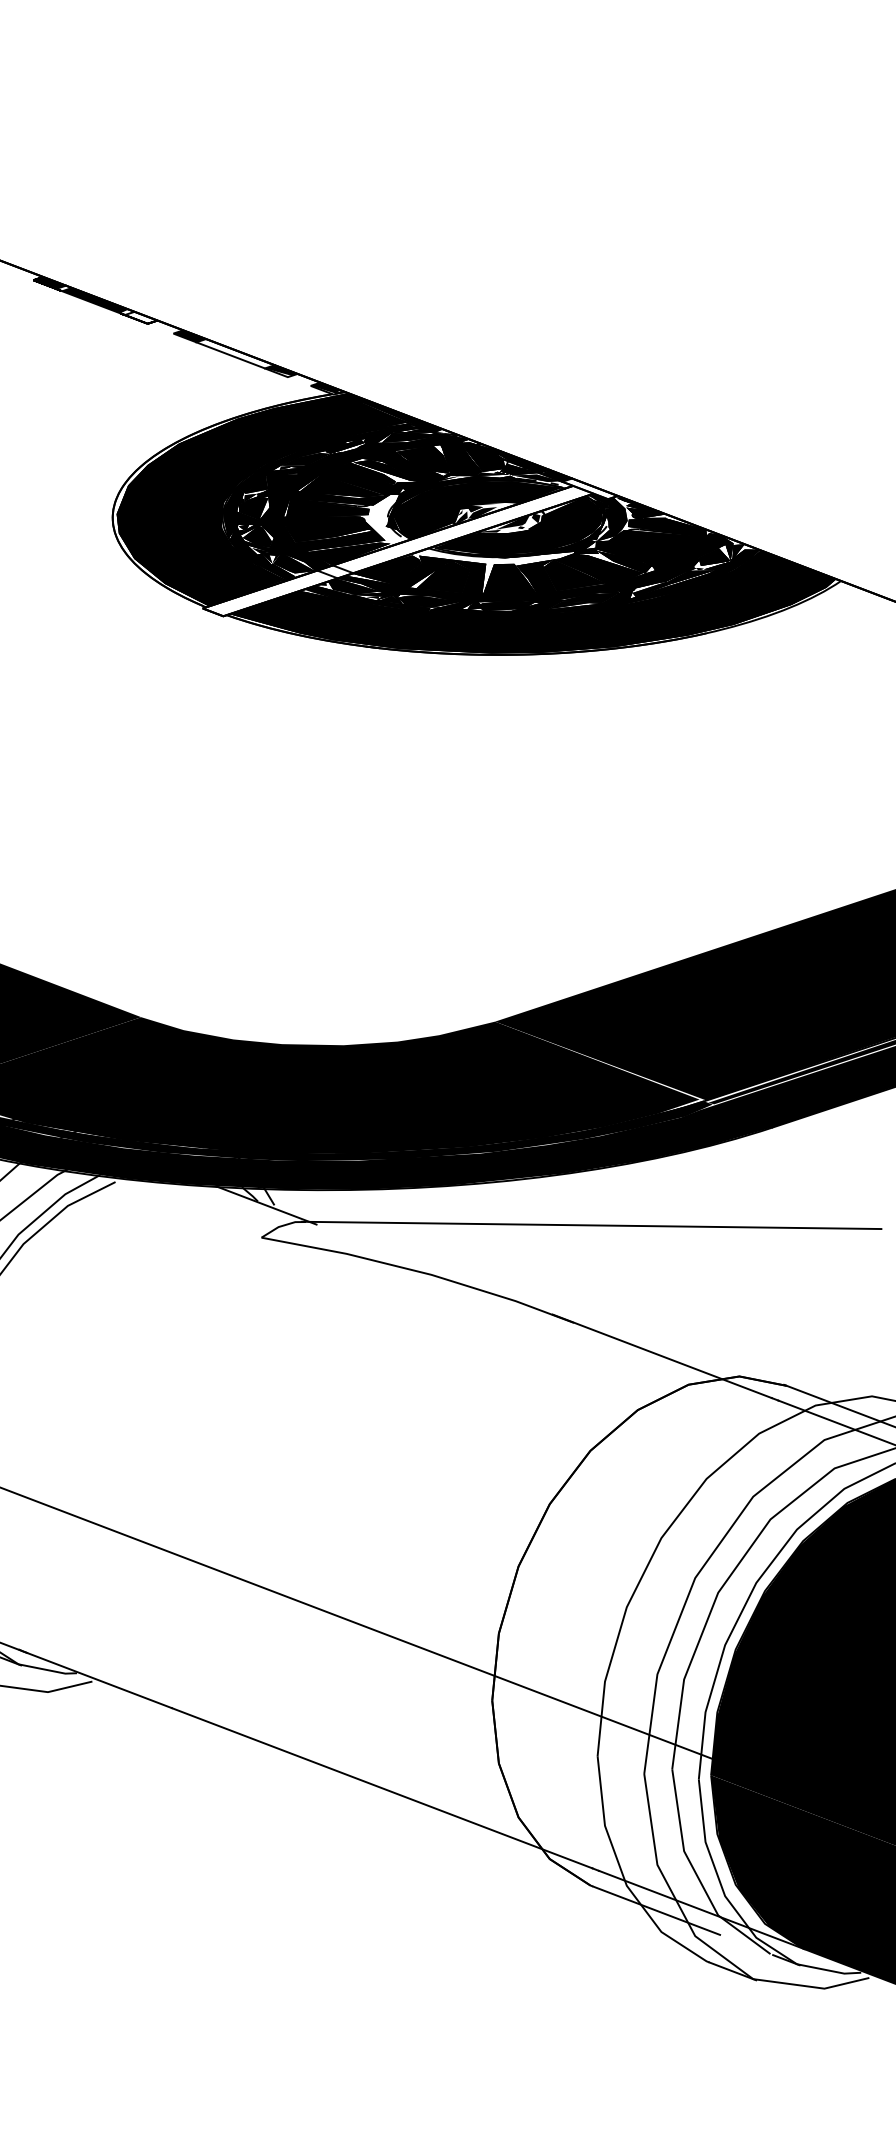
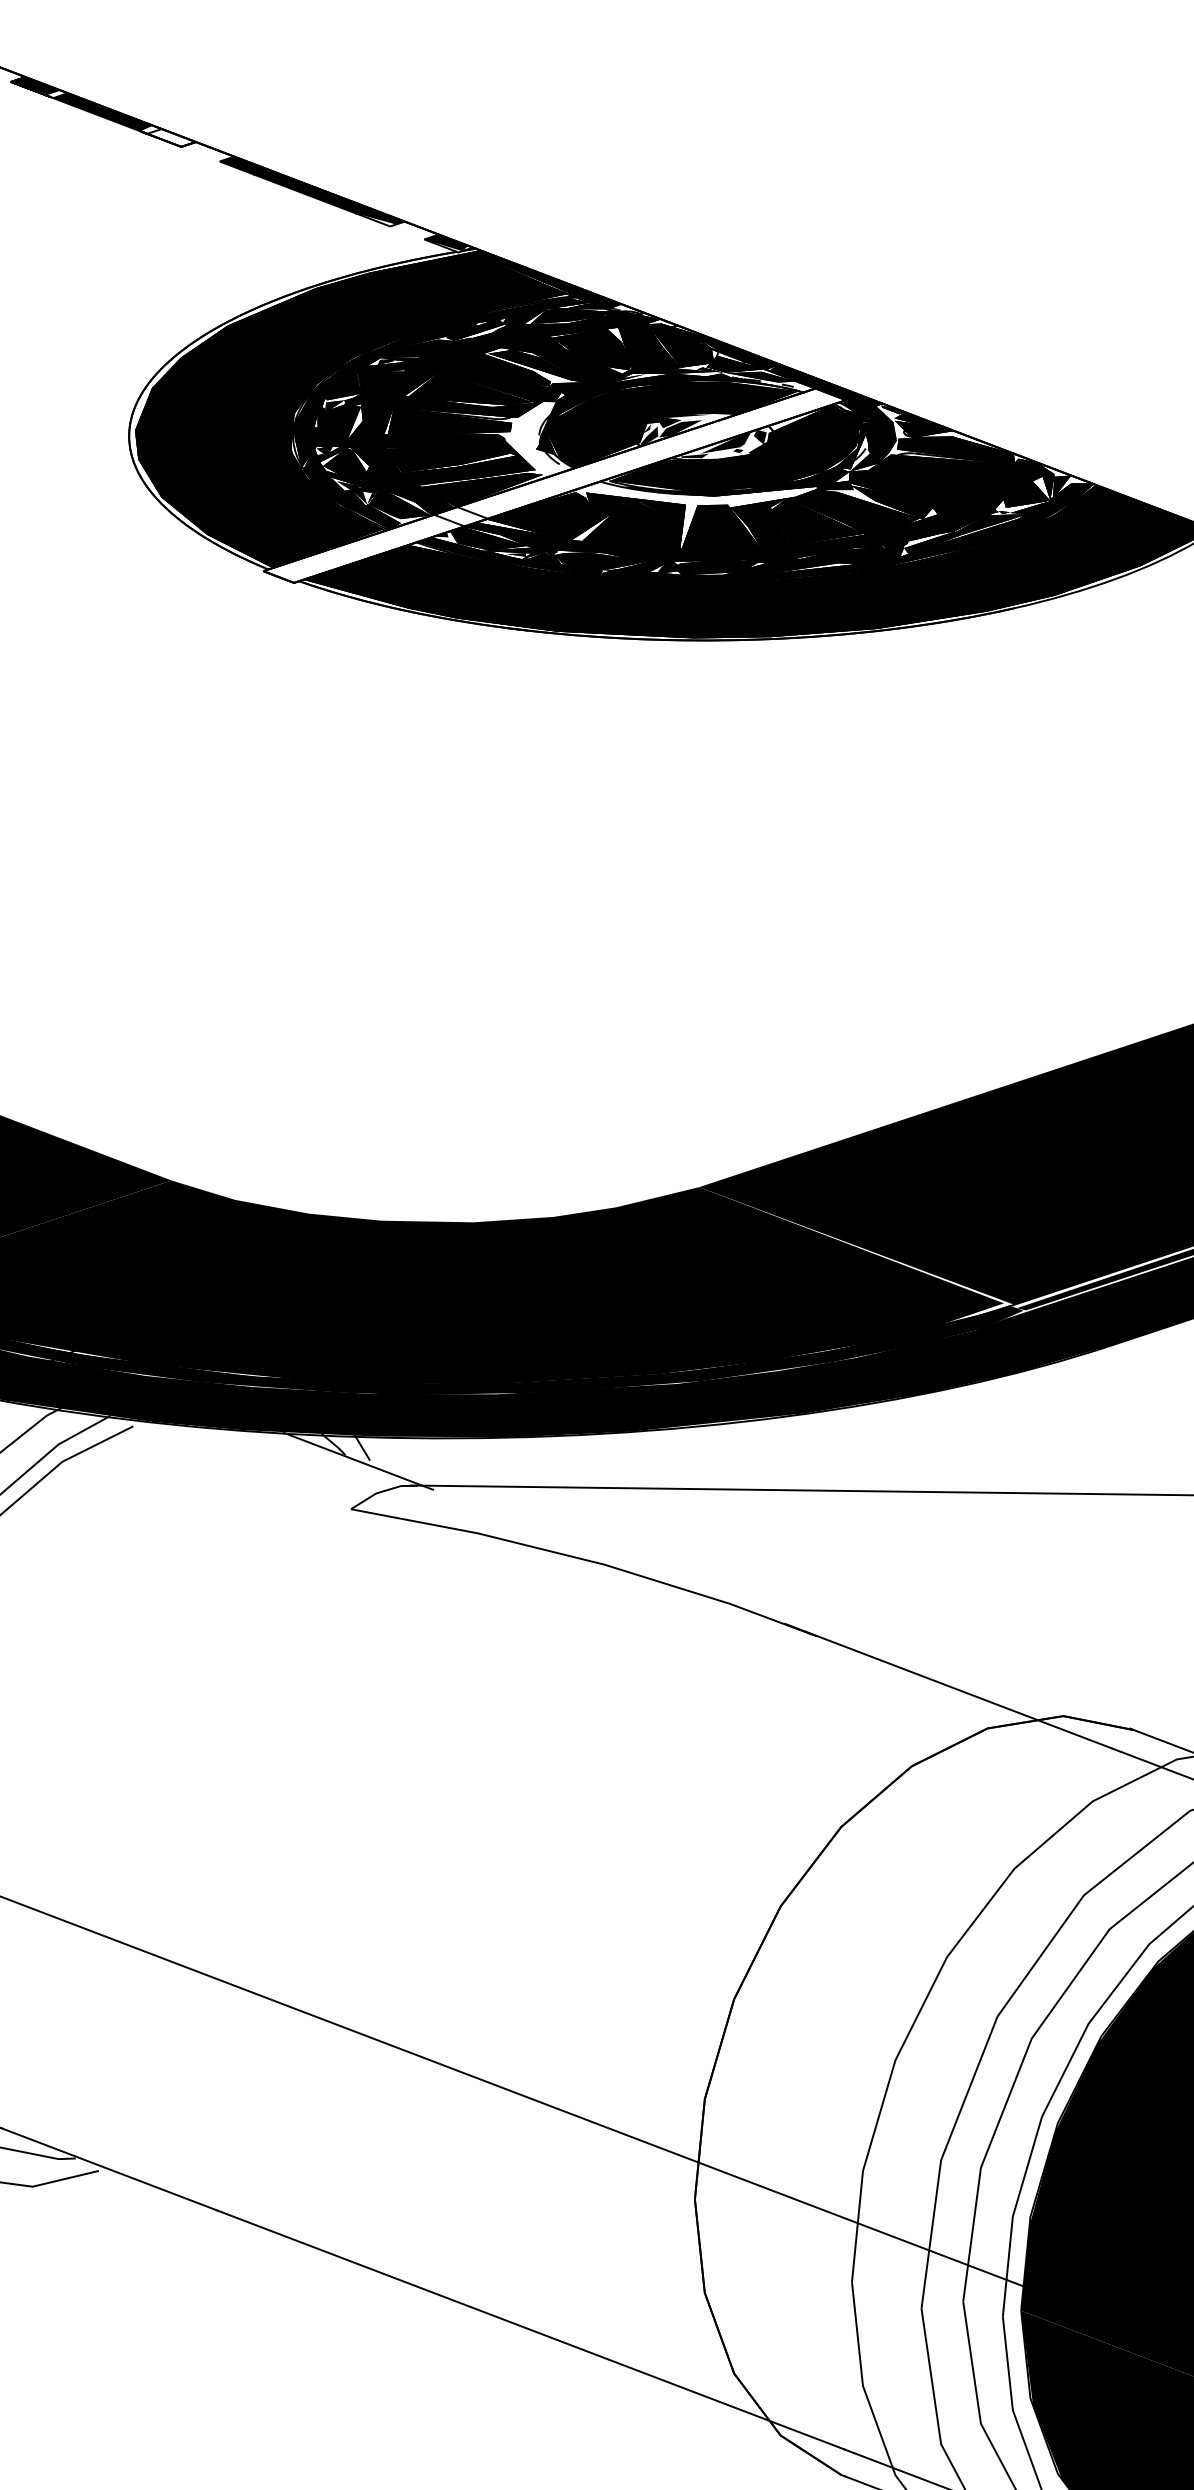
fill: (235, 353) -> (312, 191), added
fill: (589, 488) -> (839, 392), added

